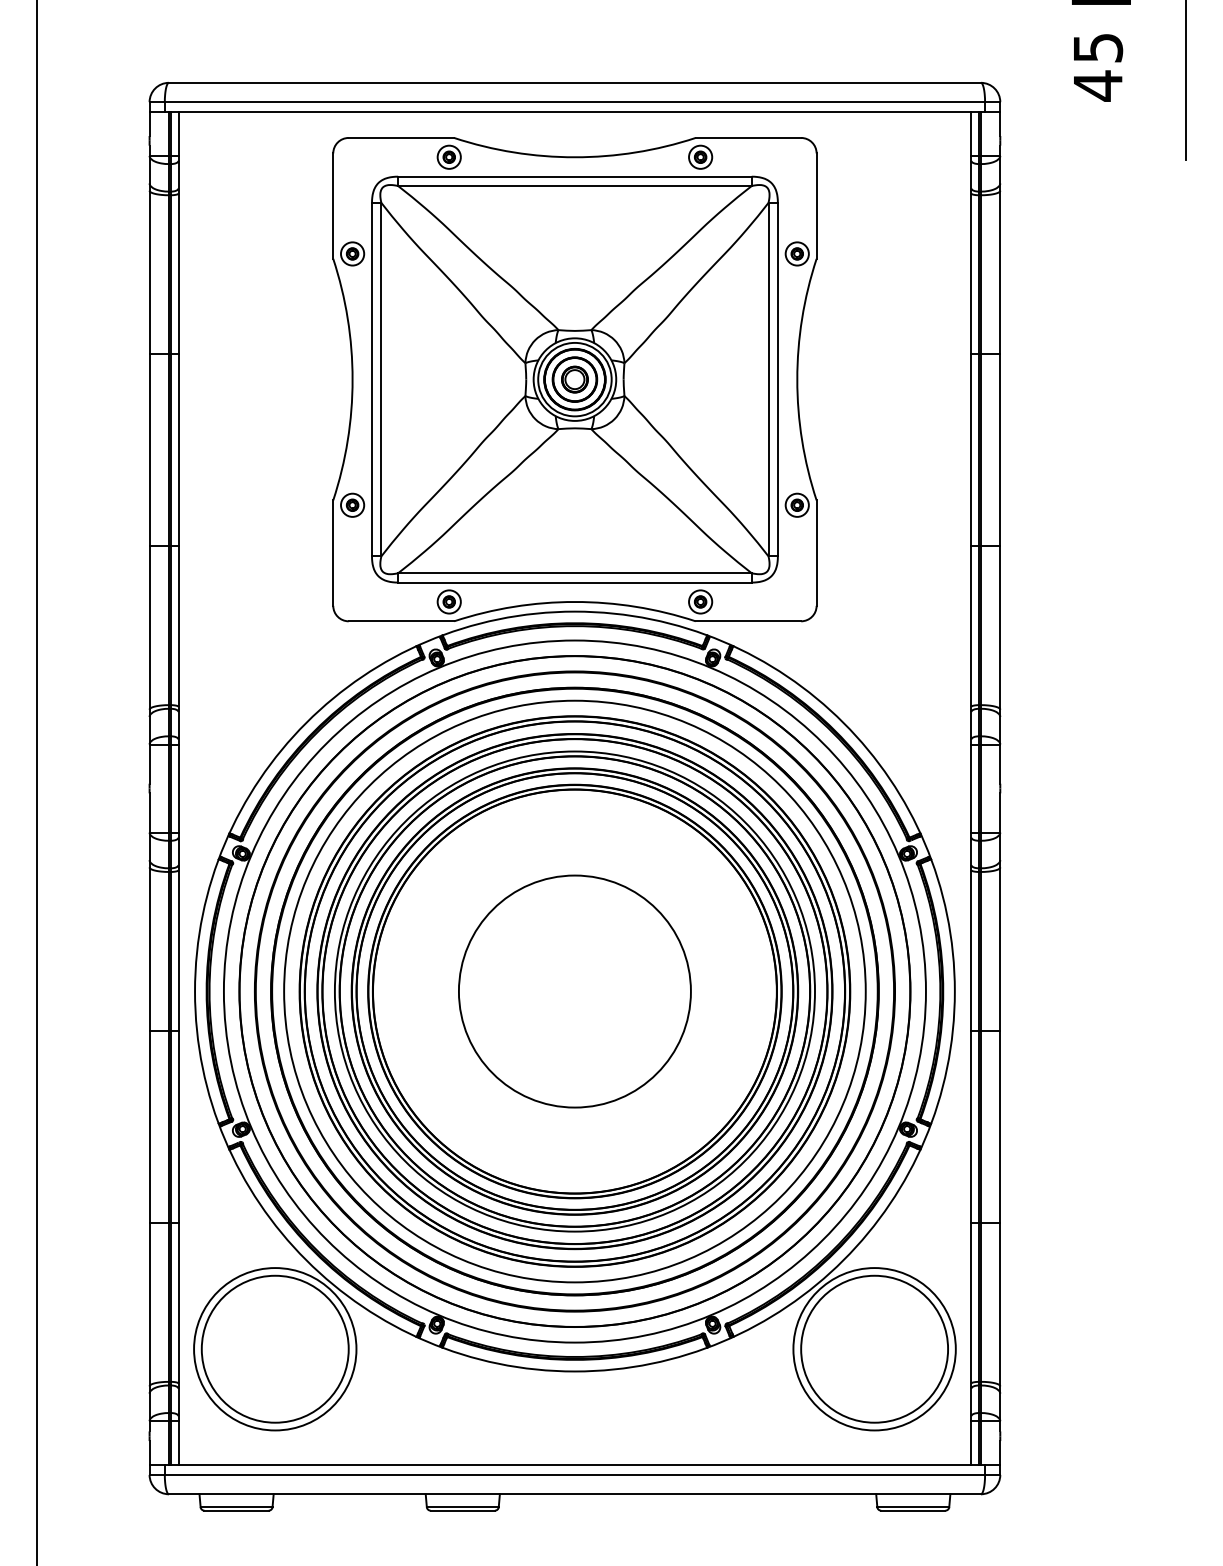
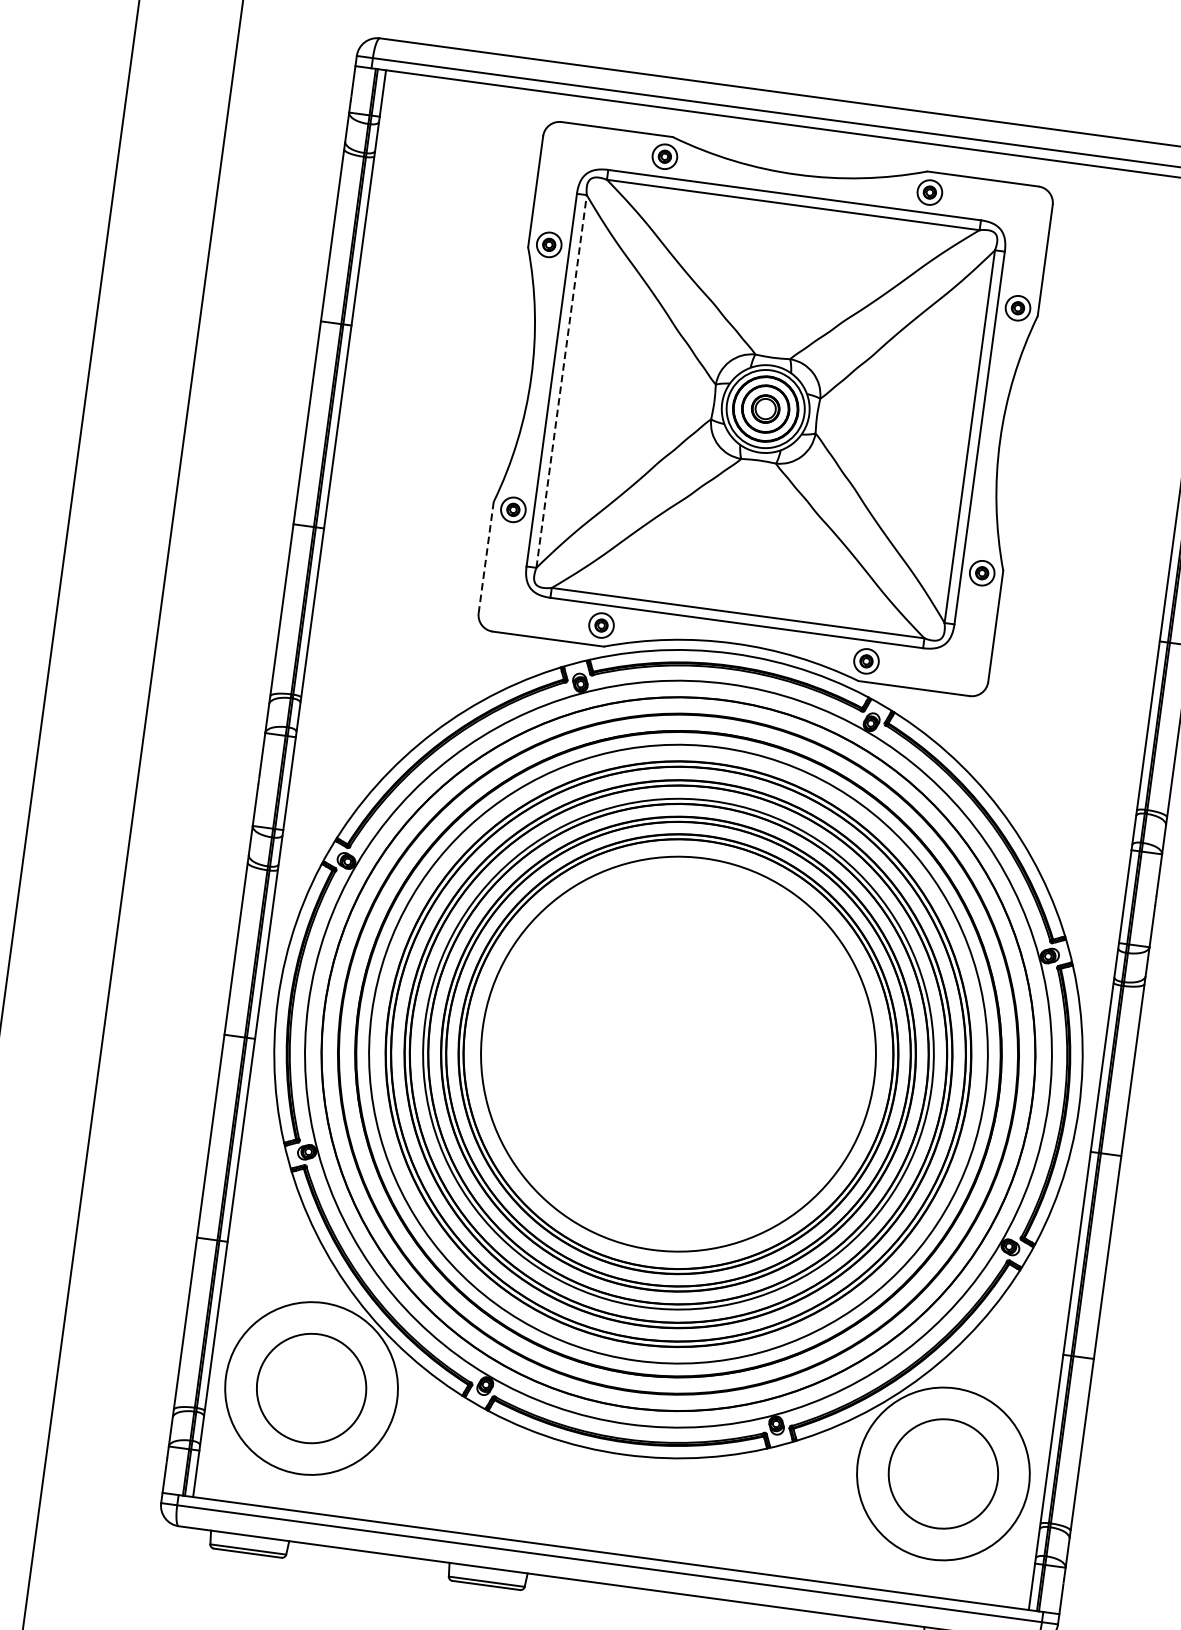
line: (381, 379) -> (561, 381), solid -> dashed
line: (333, 553) -> (486, 557), solid -> dashed
circle: (574, 991) -> (678, 1054), size x1.6
circle: (274, 1348) -> (310, 1387), size x0.7
circle: (874, 1348) -> (943, 1473), size x0.7

